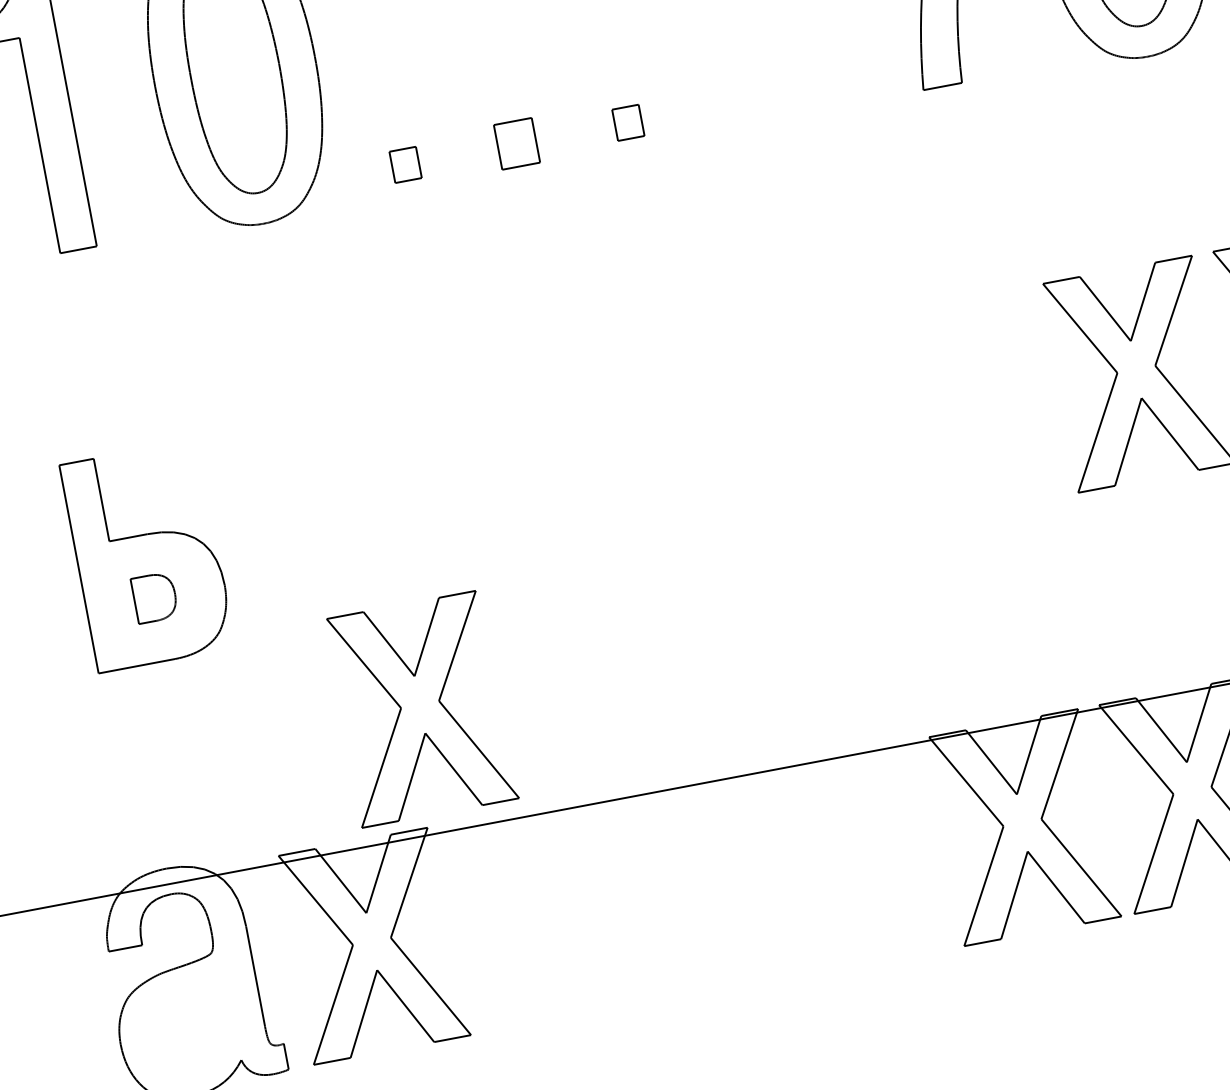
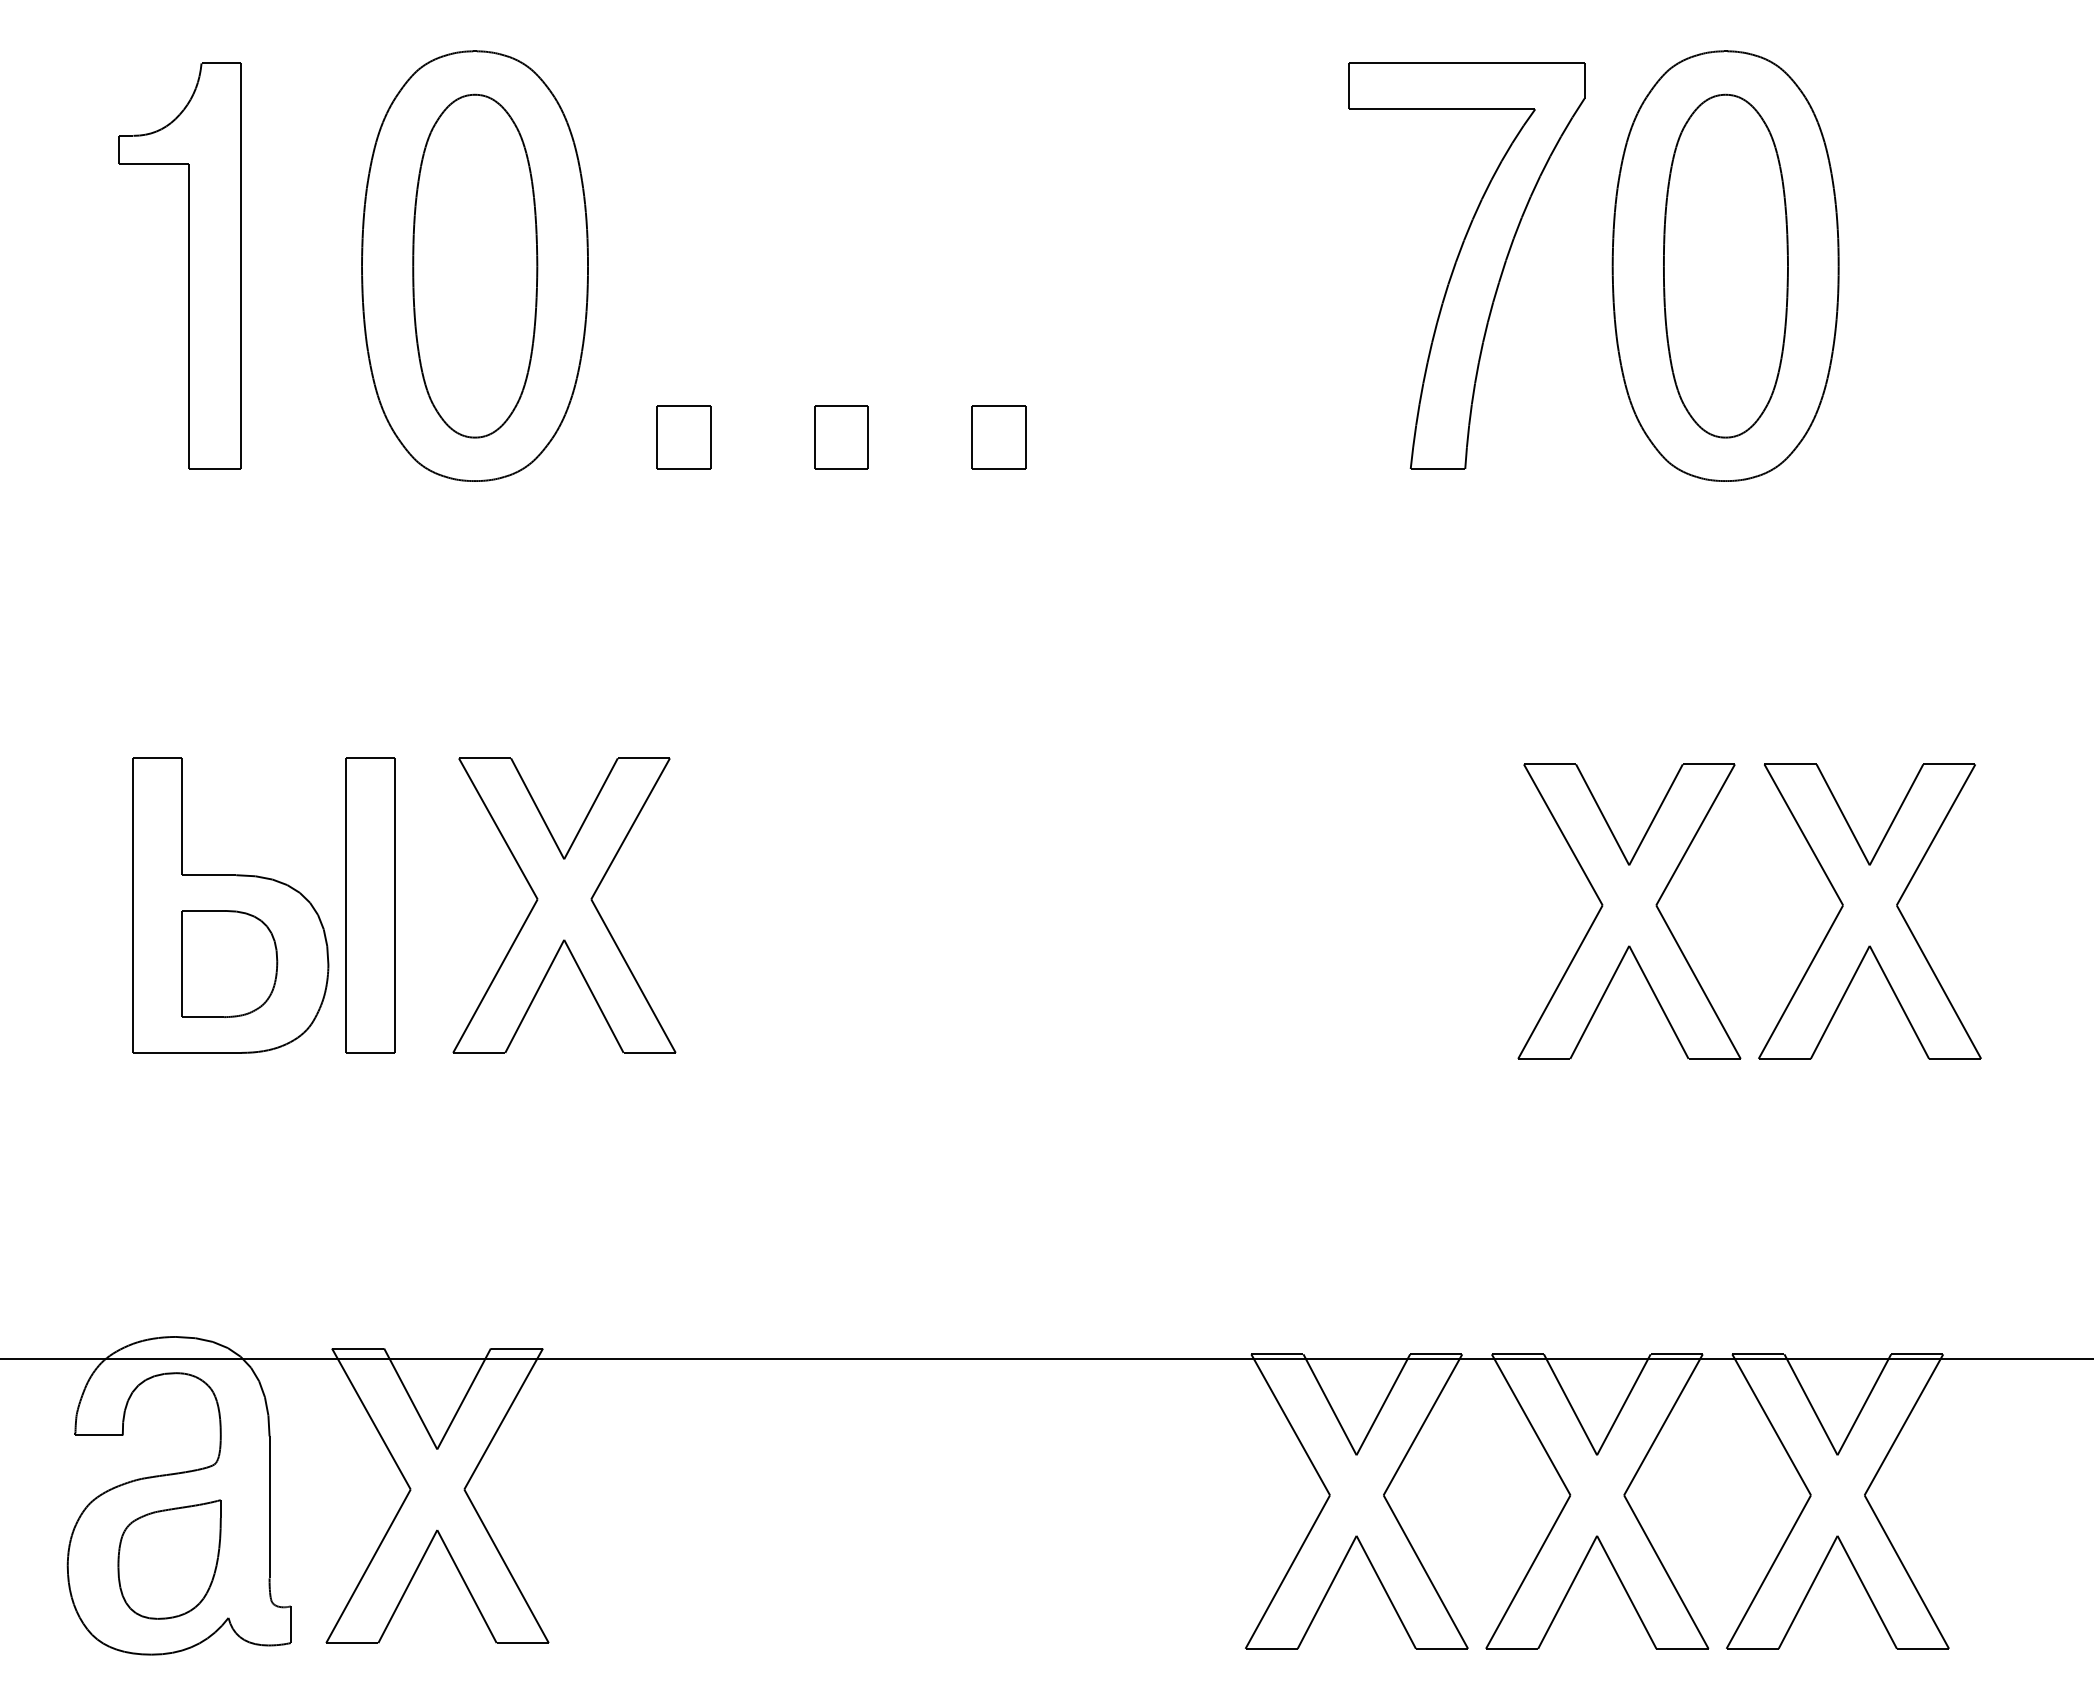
part: (627, 122) -> (998, 437), size x1.43
part: (405, 165) -> (683, 437), size x1.43
part: (246, 537) -> (370, 905), added
part: (154, 597) -> (229, 963), size x1.67
part: (420, 708) -> (564, 905), moved
part: (191, 1026) -> (169, 1559), added

